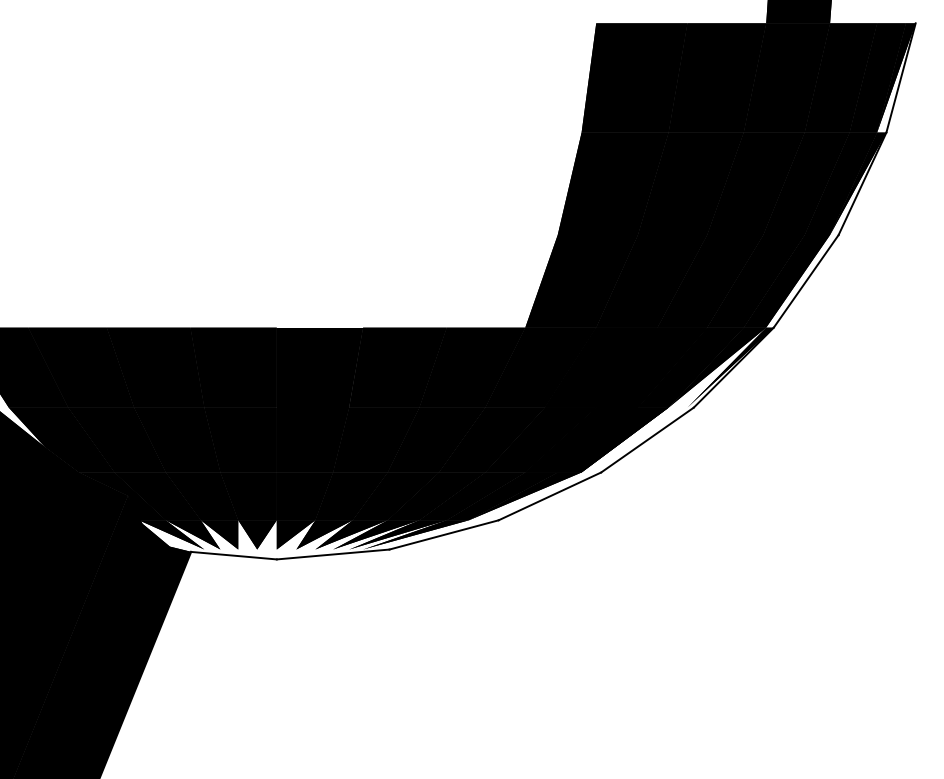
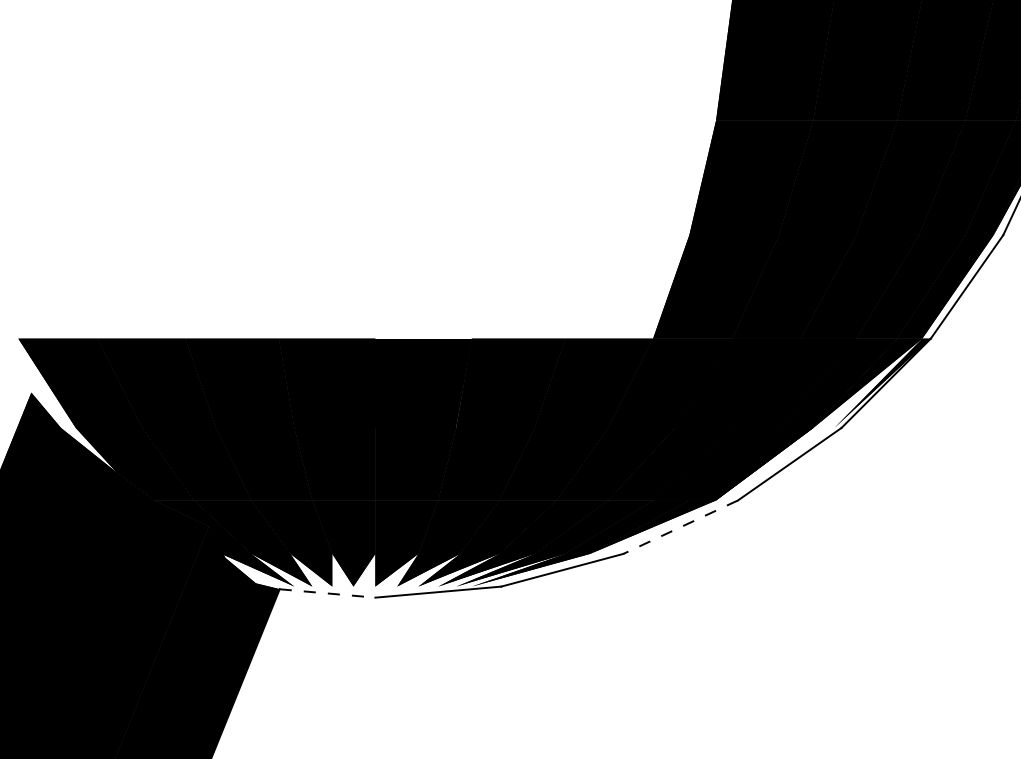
line: (549, 496) -> (680, 527), solid -> dashed
line: (233, 555) -> (326, 593), solid -> dashed

